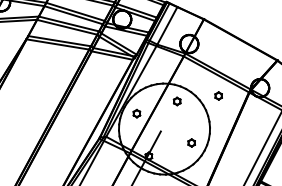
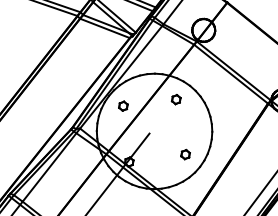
part: (218, 95) -> (229, 100), removed

